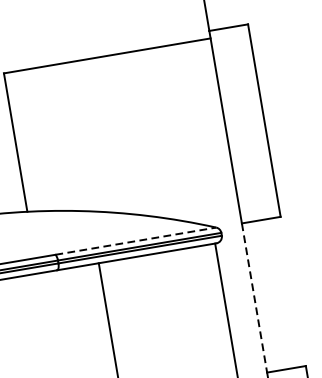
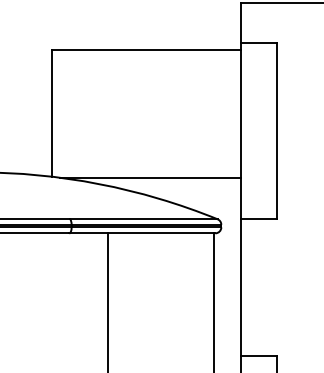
line: (135, 194) -> (150, 177), added
line: (135, 241) -> (143, 219), dashed -> solid
line: (255, 298) -> (241, 288), dashed -> solid

